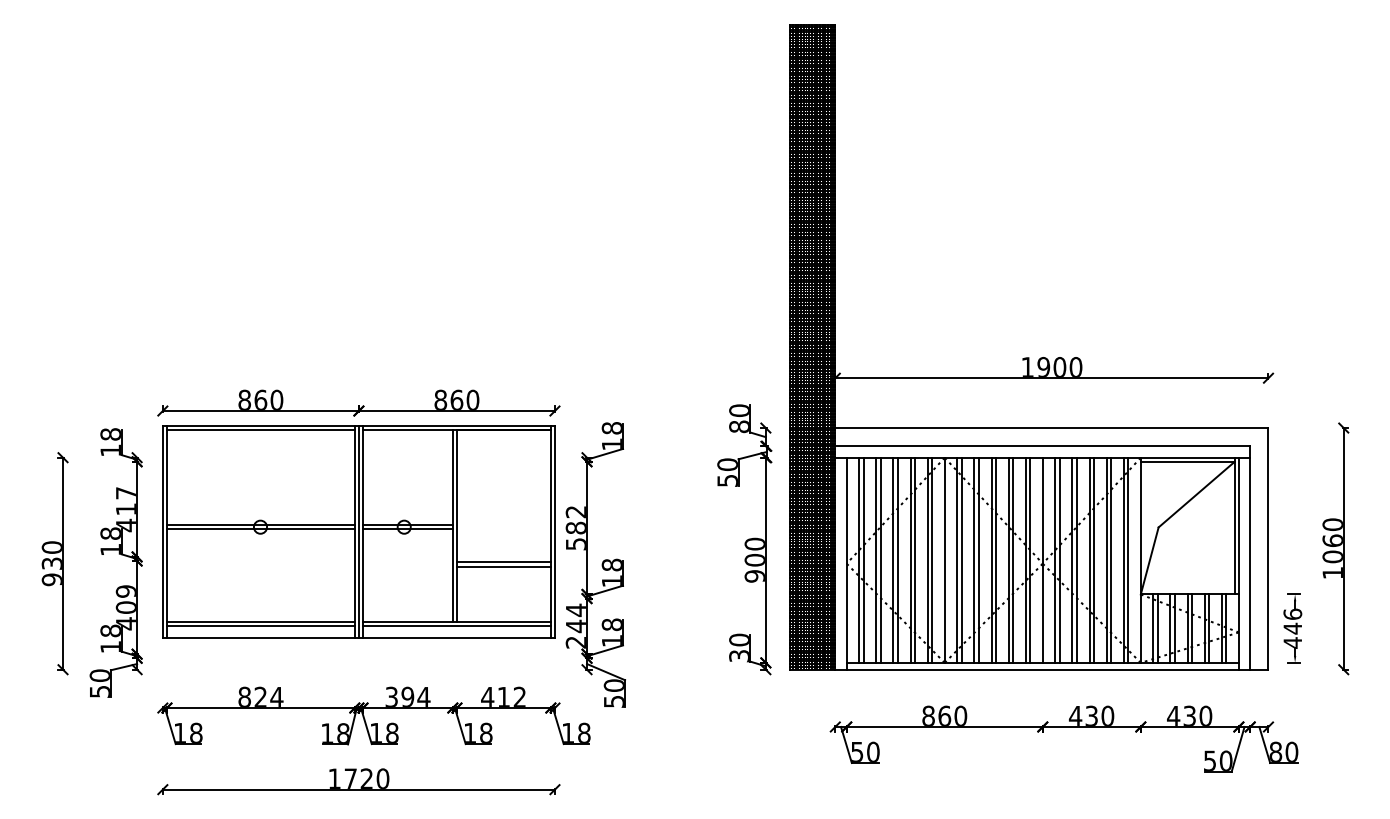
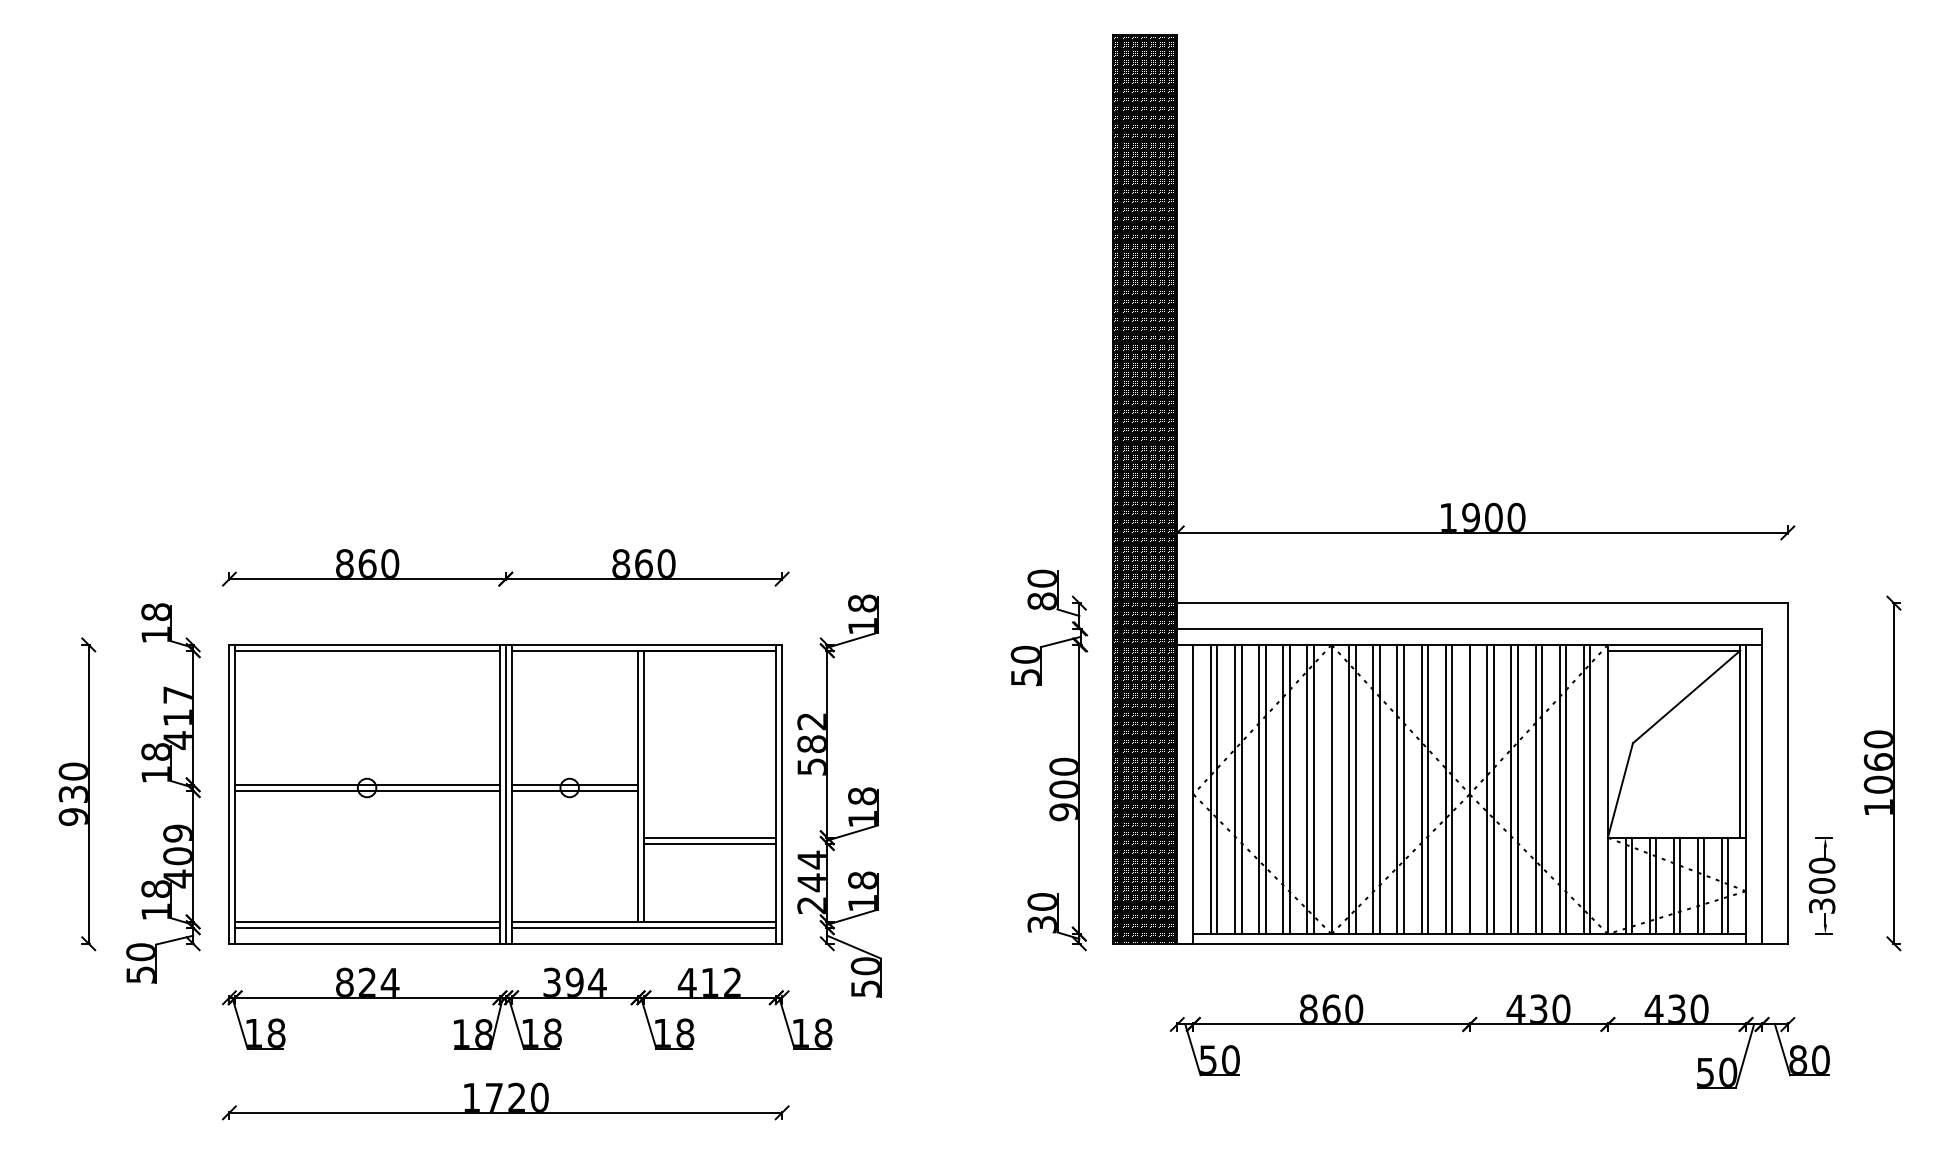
part: (358, 531) -> (505, 794), moved
text: (1292, 628) -> (1821, 885), 446 -> 300

